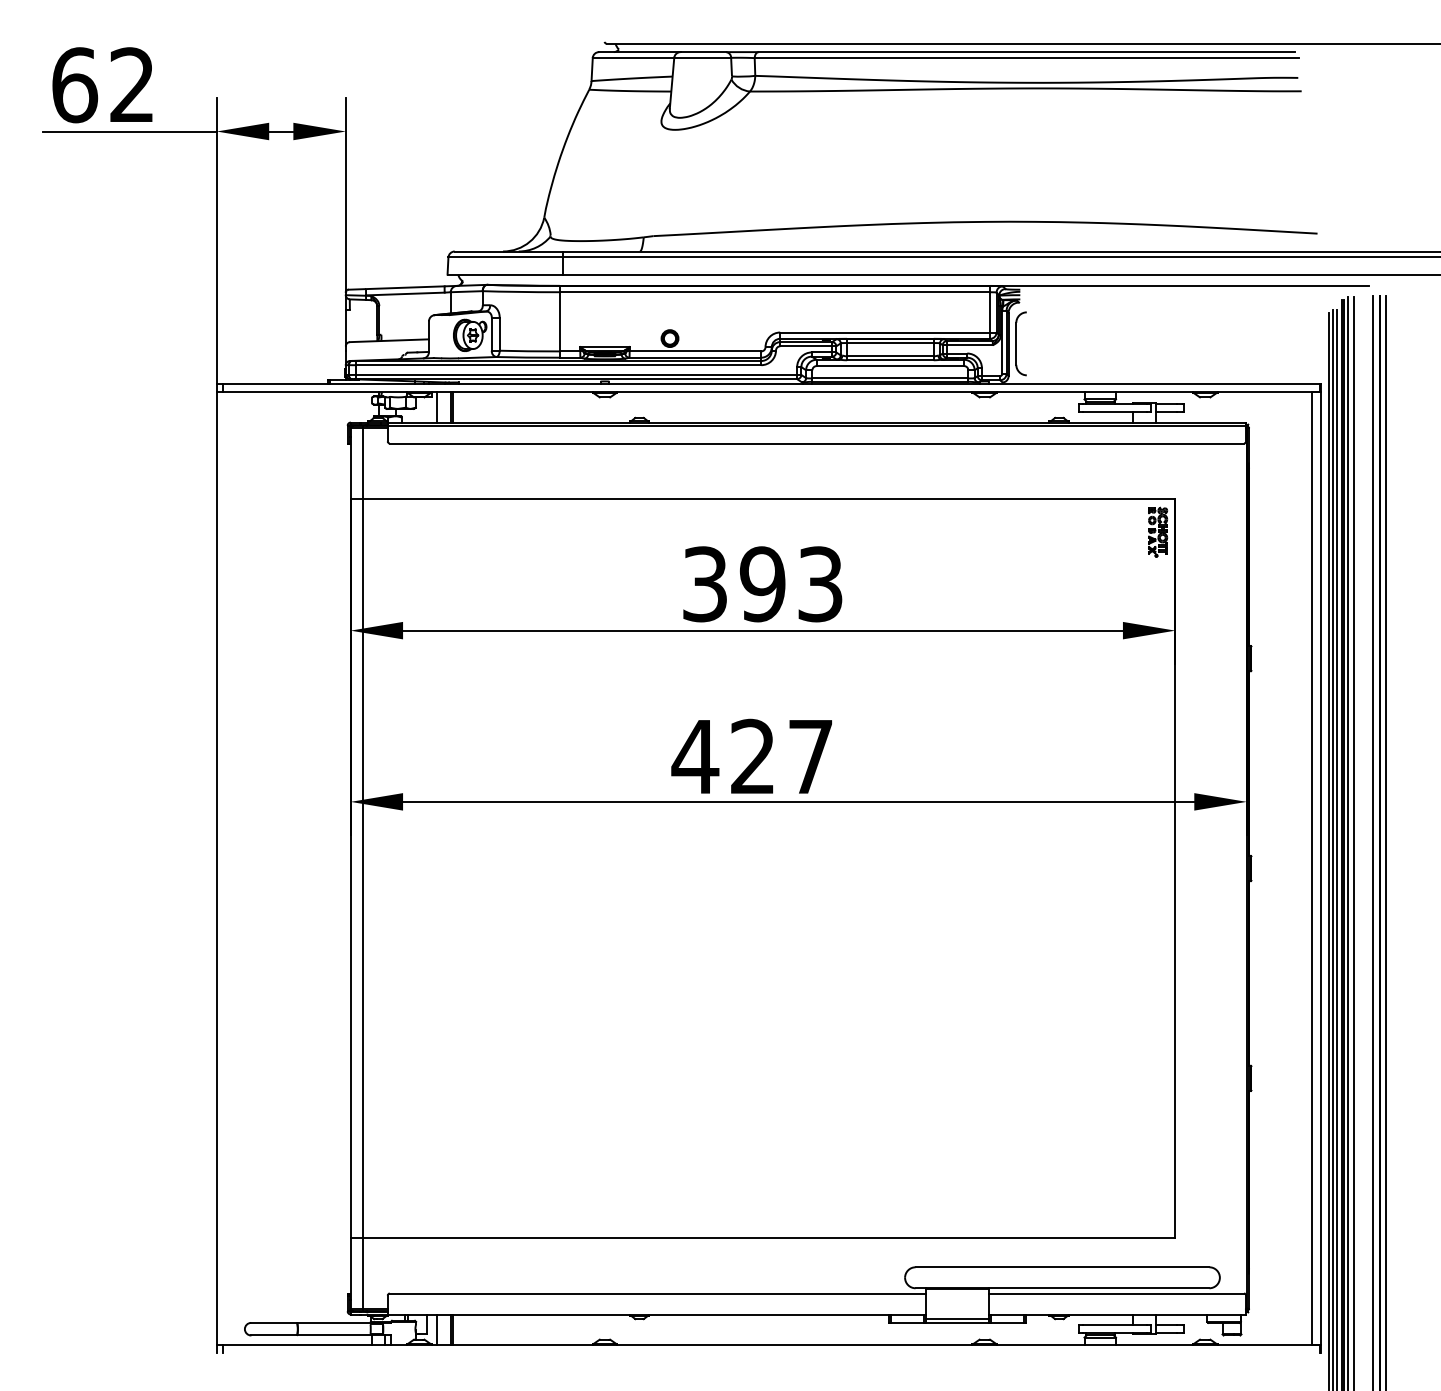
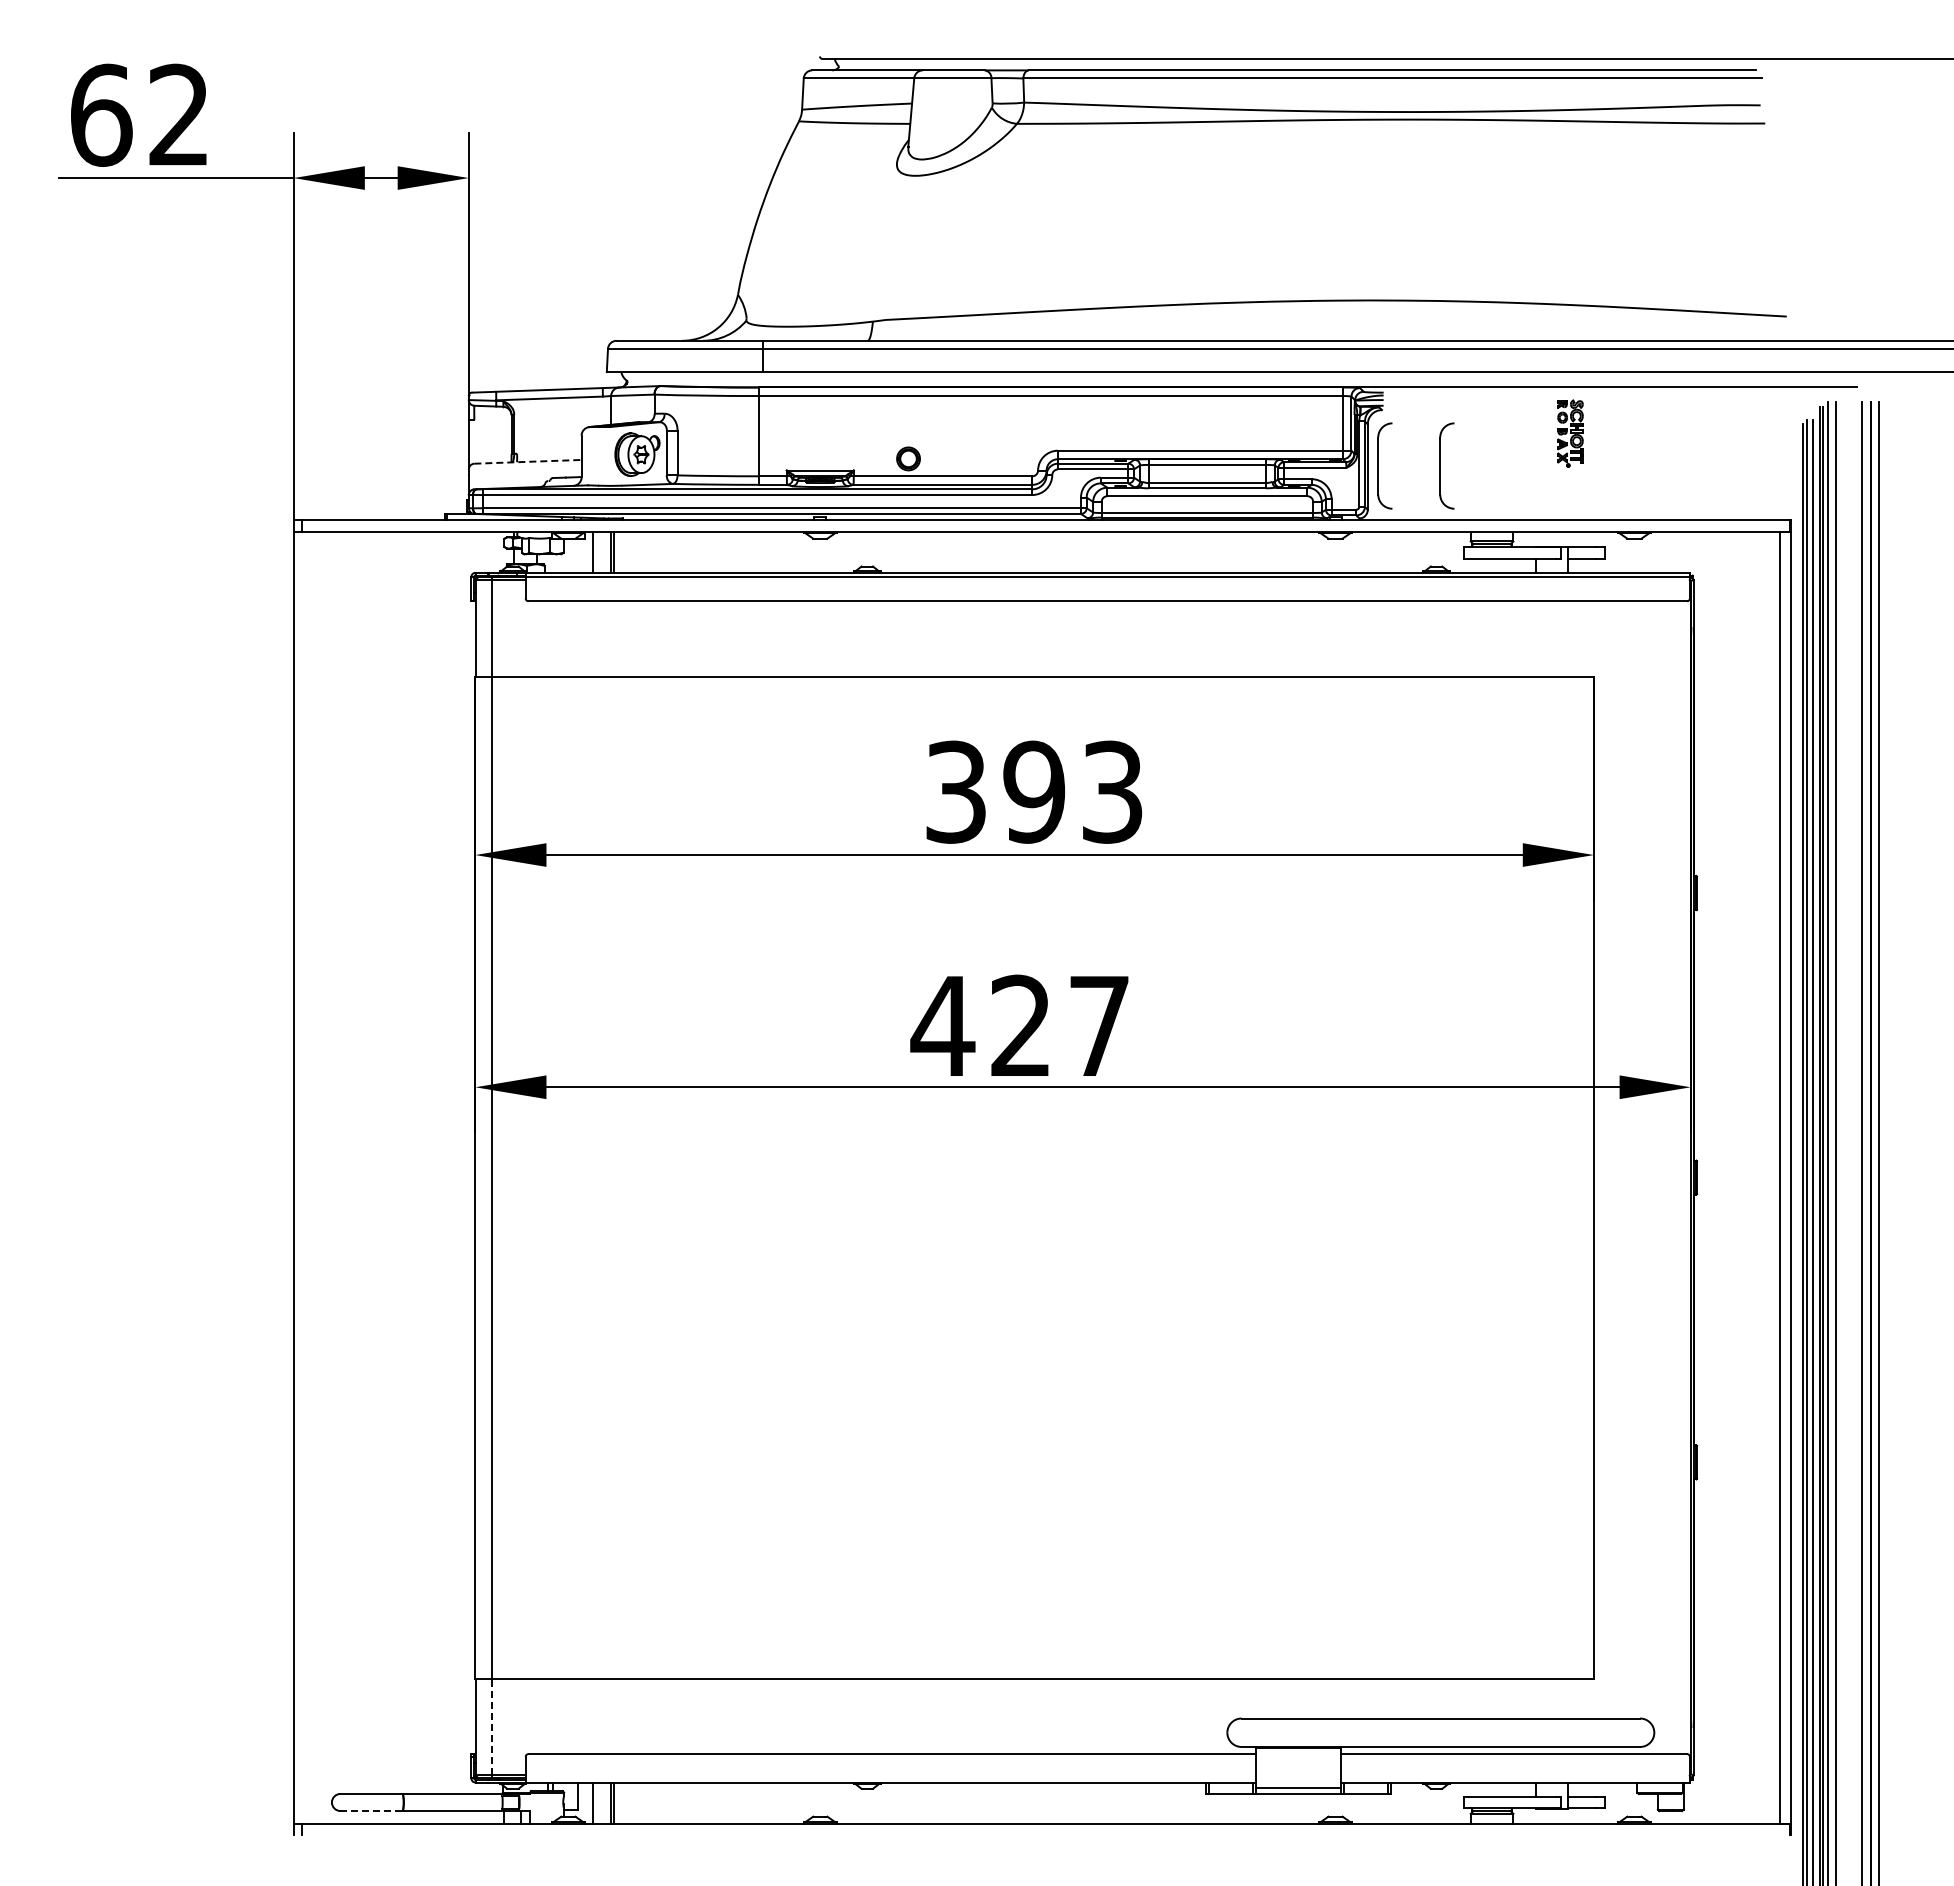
line: (389, 340) -> (527, 461), solid -> dashed
part: (1066, 343) -> (1446, 465), added
part: (1158, 532) -> (1570, 433), moved
line: (363, 1273) -> (492, 1726), solid -> dashed
line: (274, 1335) -> (372, 1811), solid -> dashed

